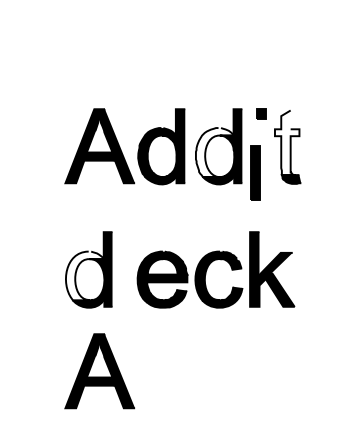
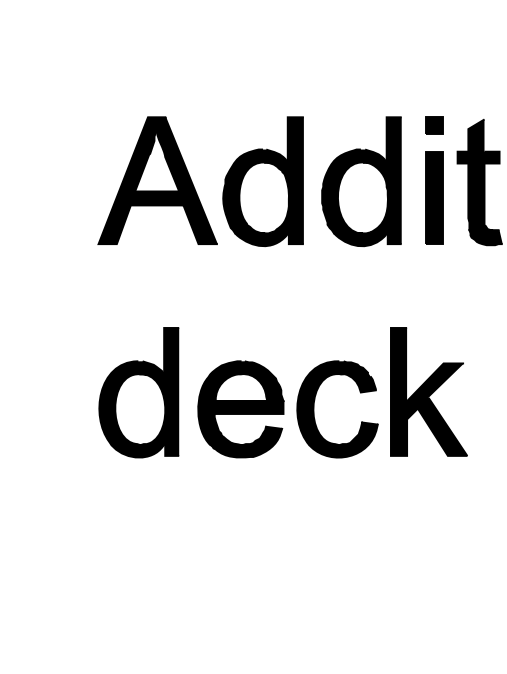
fill: (286, 142) -> (477, 174), added
fill: (214, 152) -> (353, 191), added
part: (255, 172) -> (434, 196), moved
part: (210, 264) -> (323, 383), moved
fill: (84, 275) -> (131, 402), added
part: (99, 371) -> (156, 566), removed

